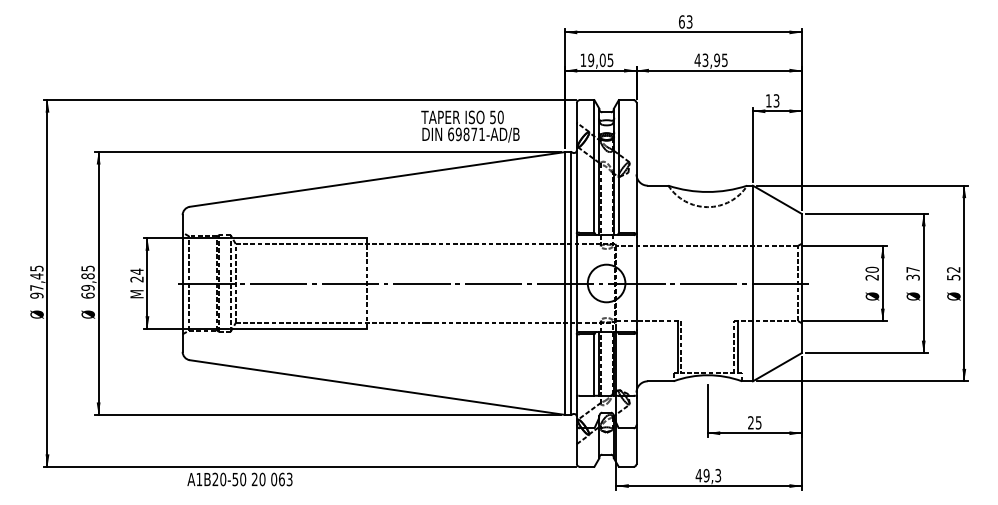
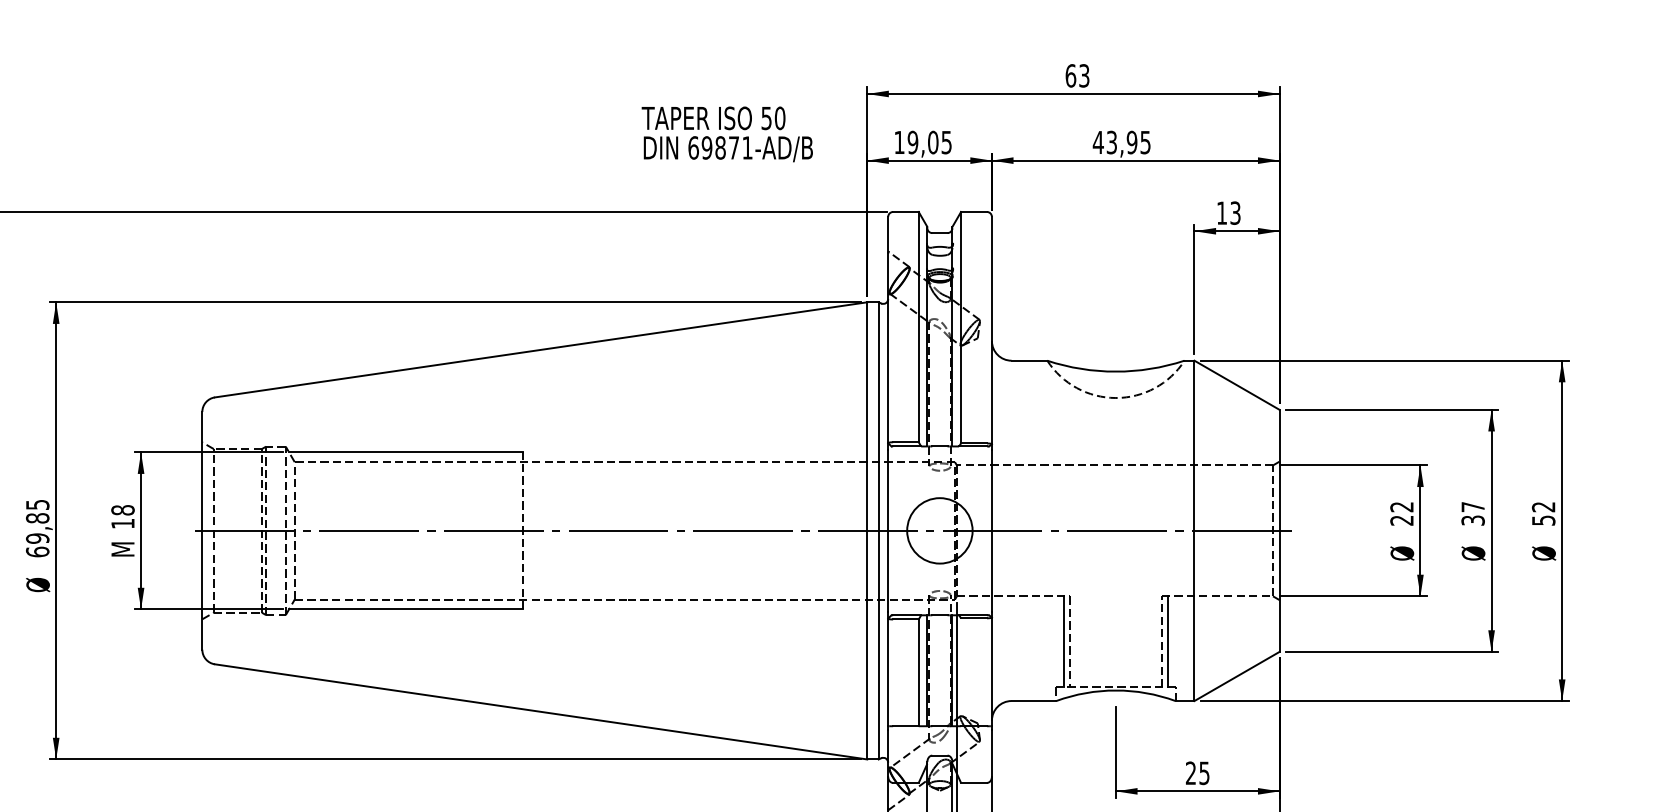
text: (470, 126) -> (727, 134), moved
text: (871, 269) -> (1400, 506), 20 -> 22
text: (136, 275) -> (122, 516), 24 -> 18

